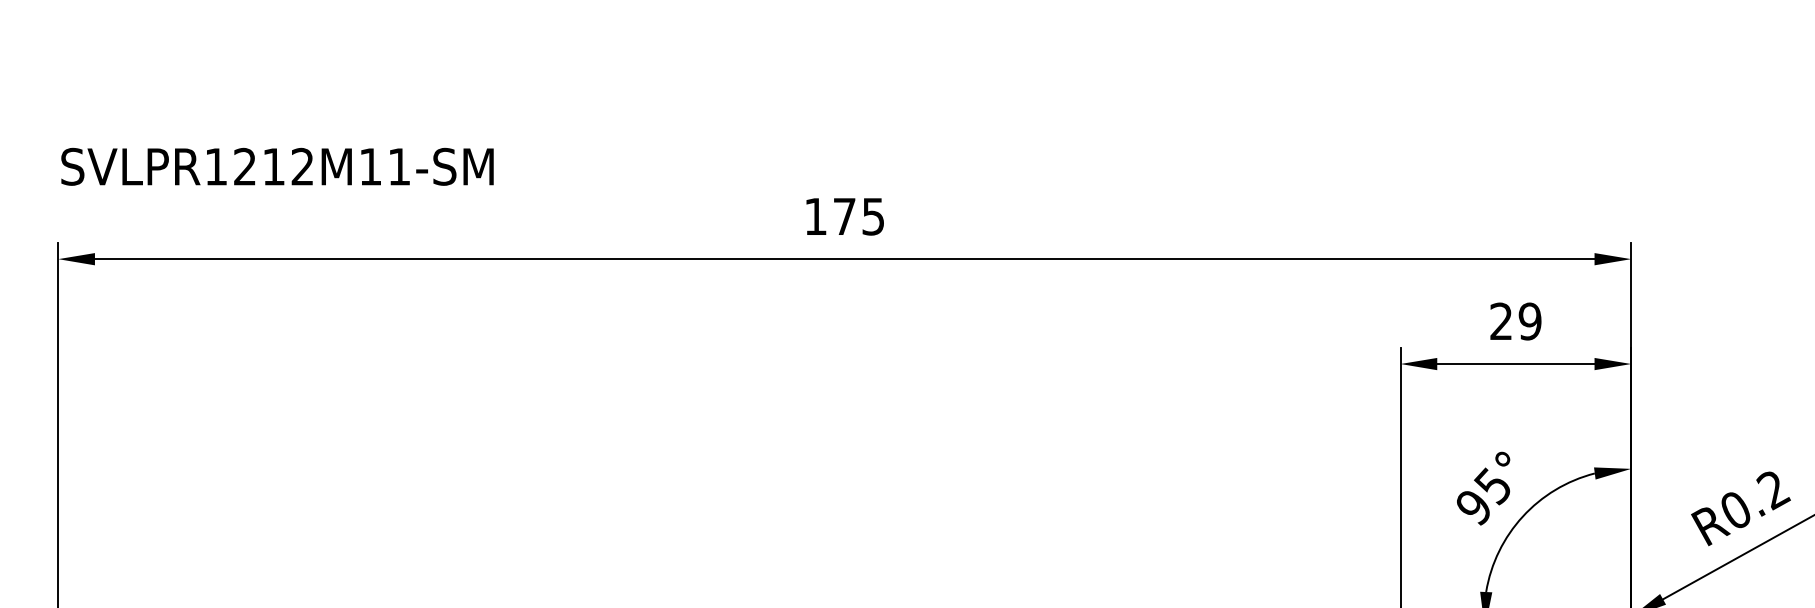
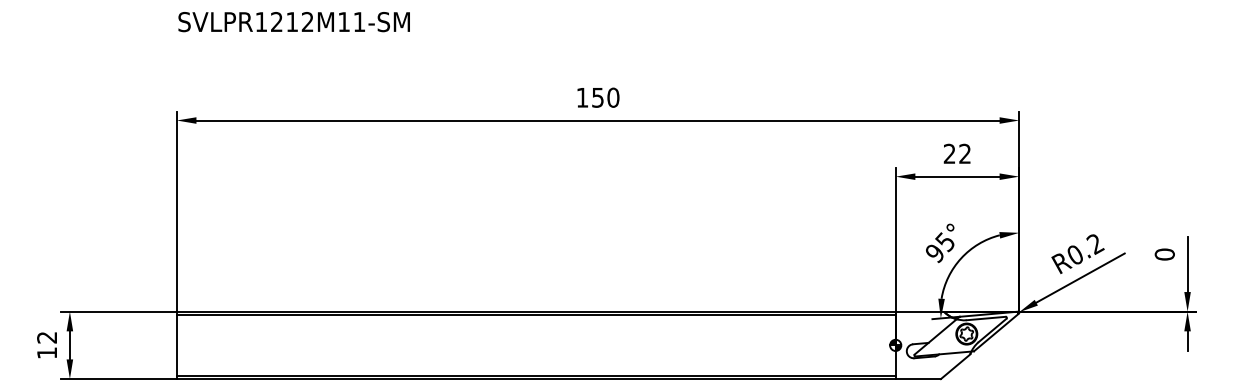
text: (276, 167) -> (293, 22), moved
text: (858, 216) -> (605, 97), 175 -> 150
text: (1530, 320) -> (965, 153), 29 -> 22

